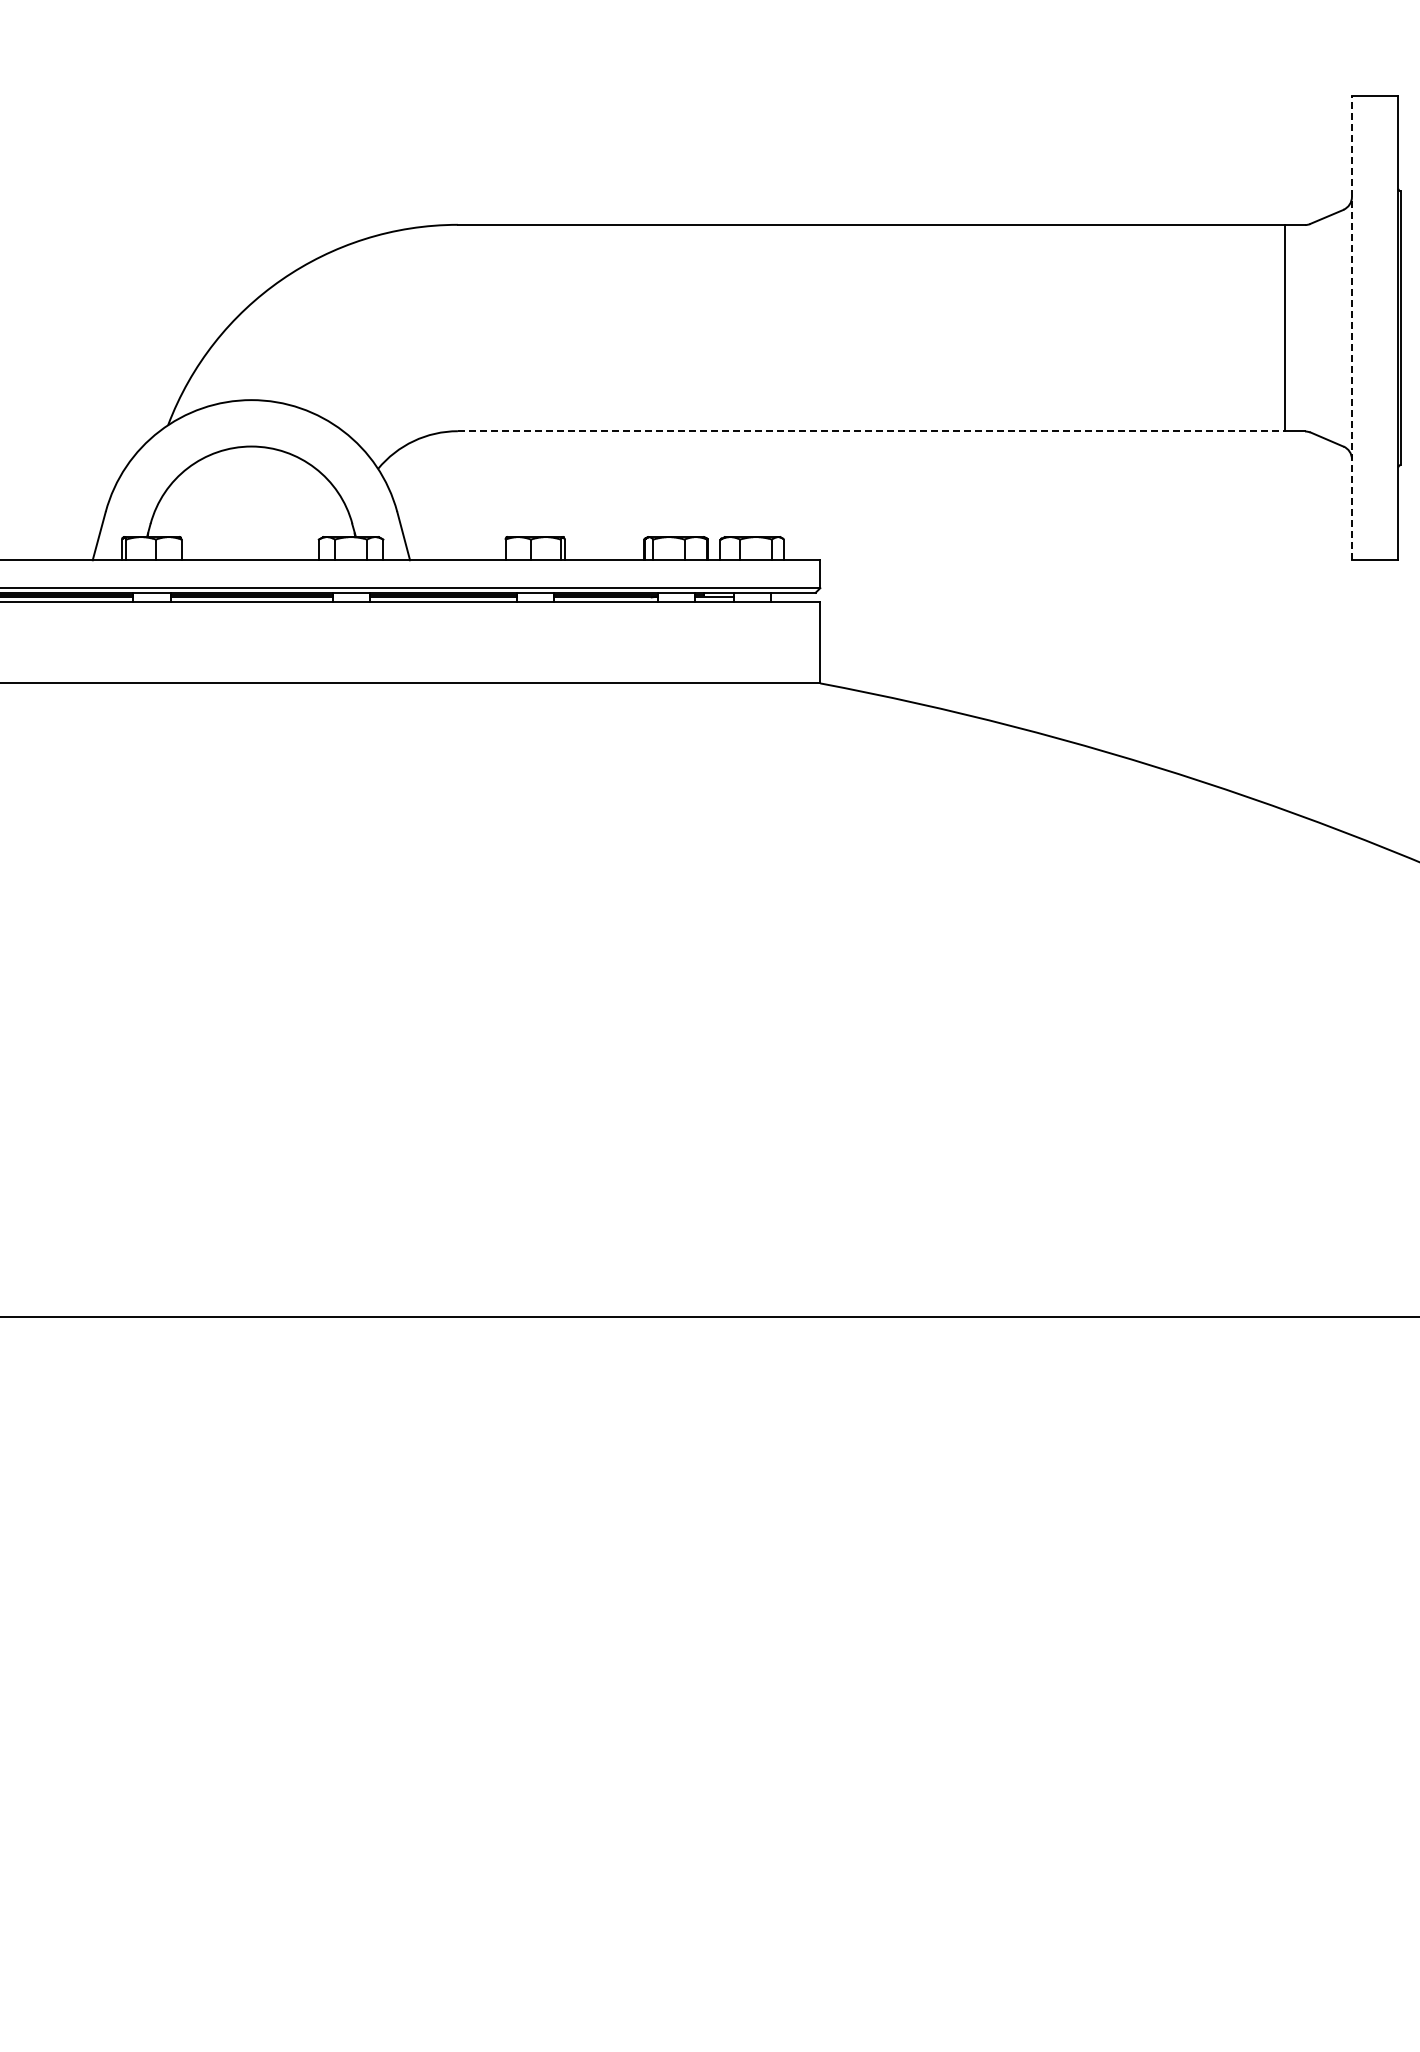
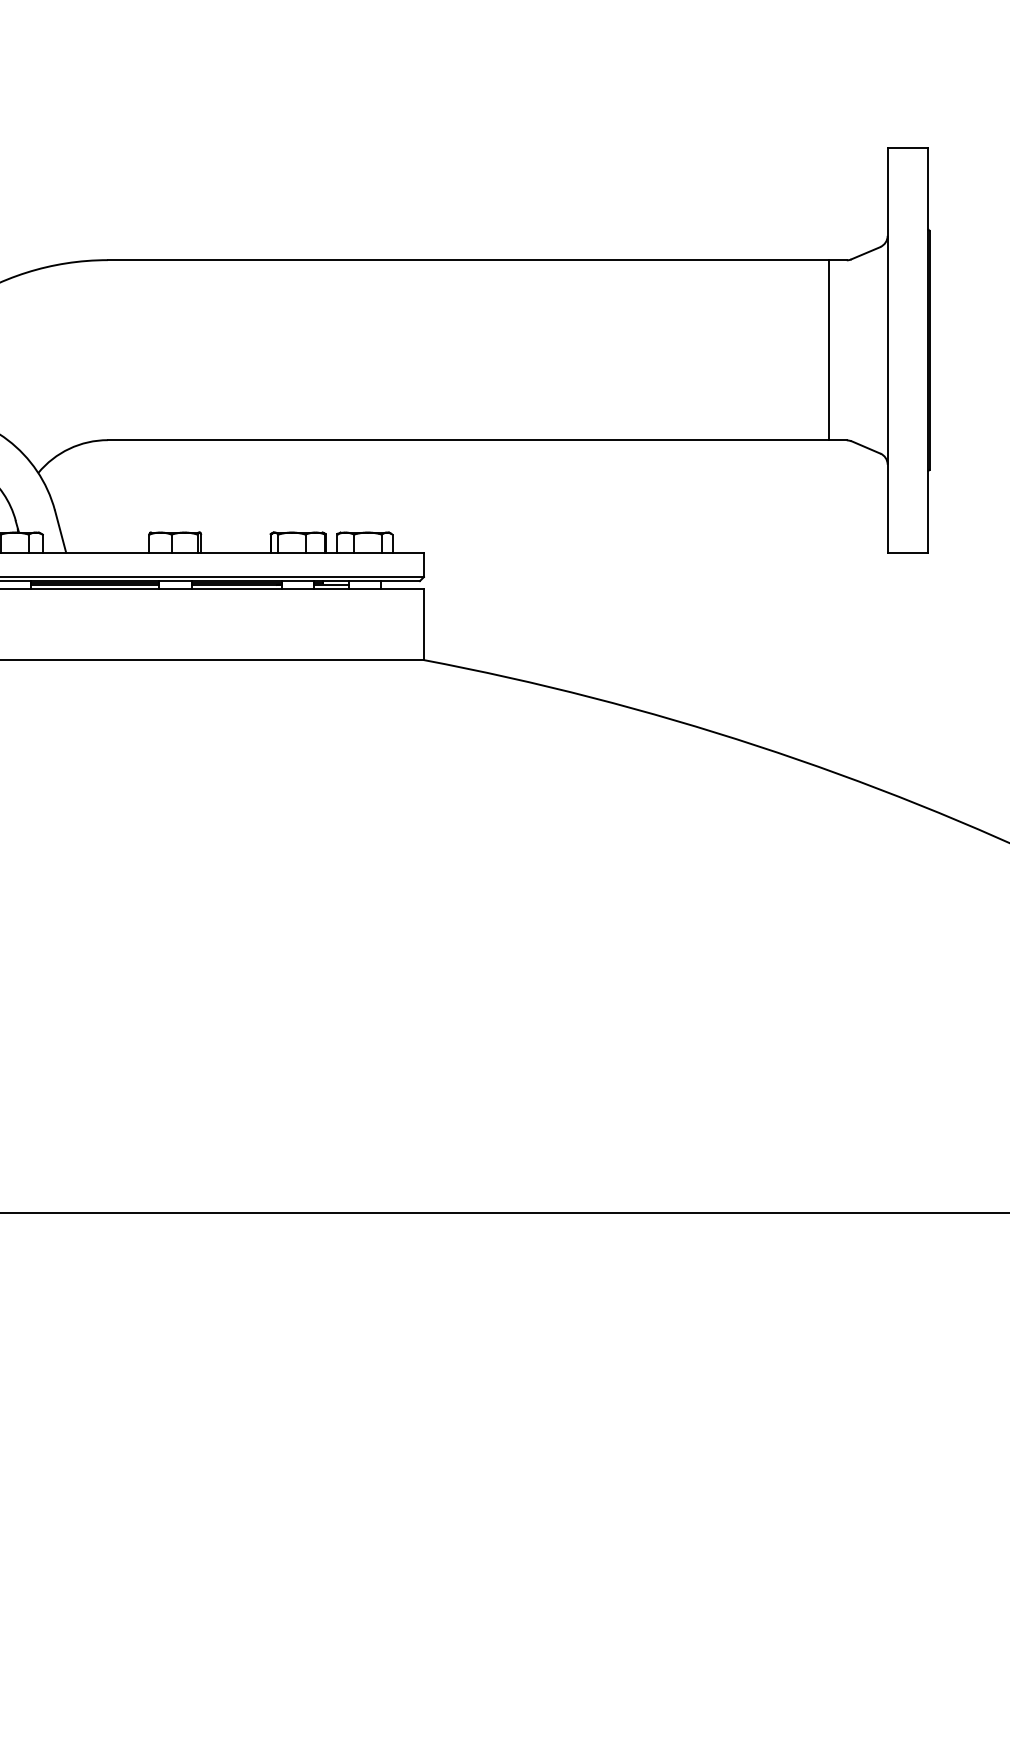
line: (1351, 327) -> (887, 349), dashed -> solid
line: (871, 431) -> (468, 440), dashed -> solid

